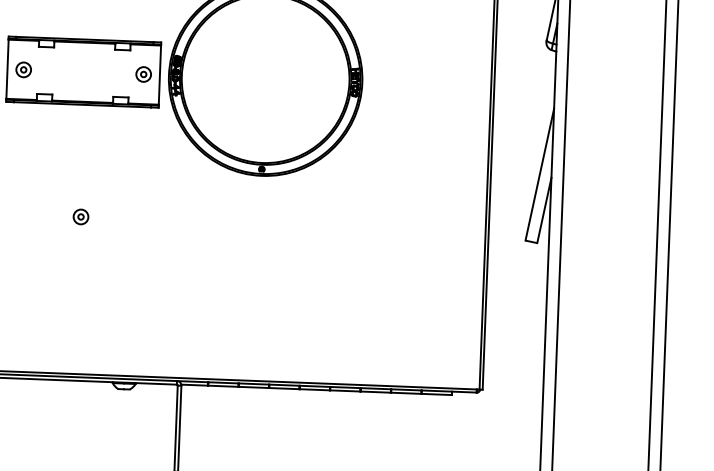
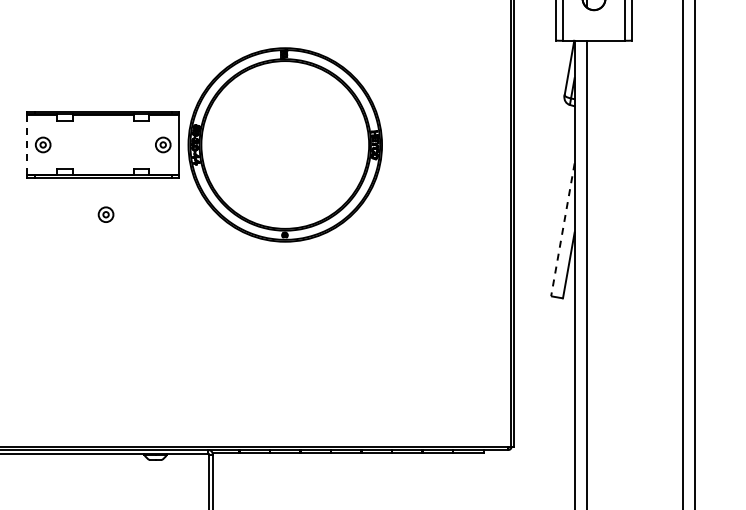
line: (7, 68) -> (26, 144), solid -> dashed
line: (539, 175) -> (562, 230), solid -> dashed
part: (80, 216) -> (105, 214), moved

